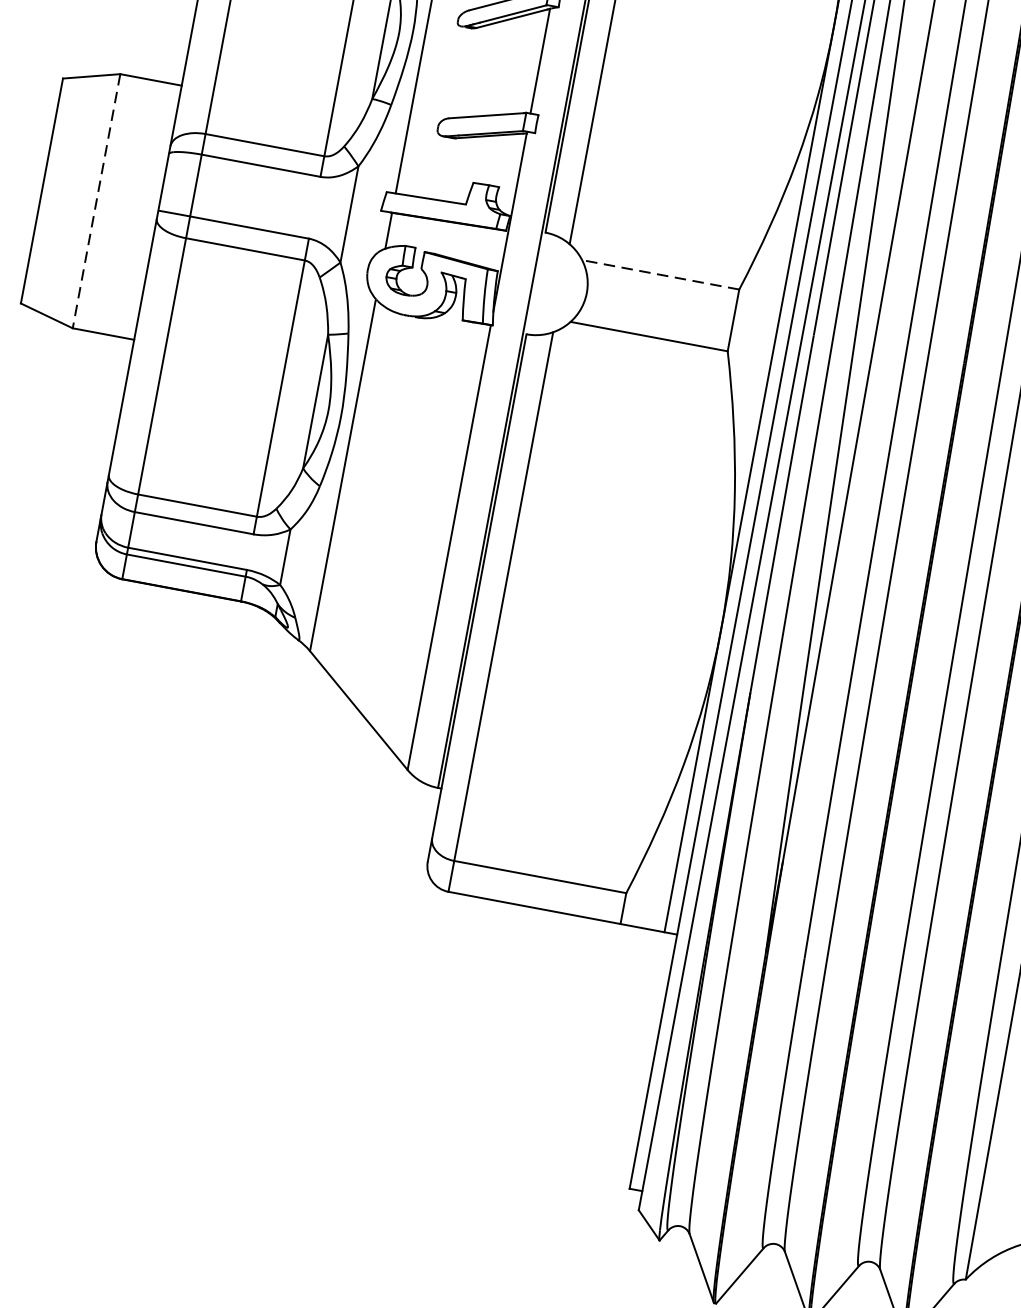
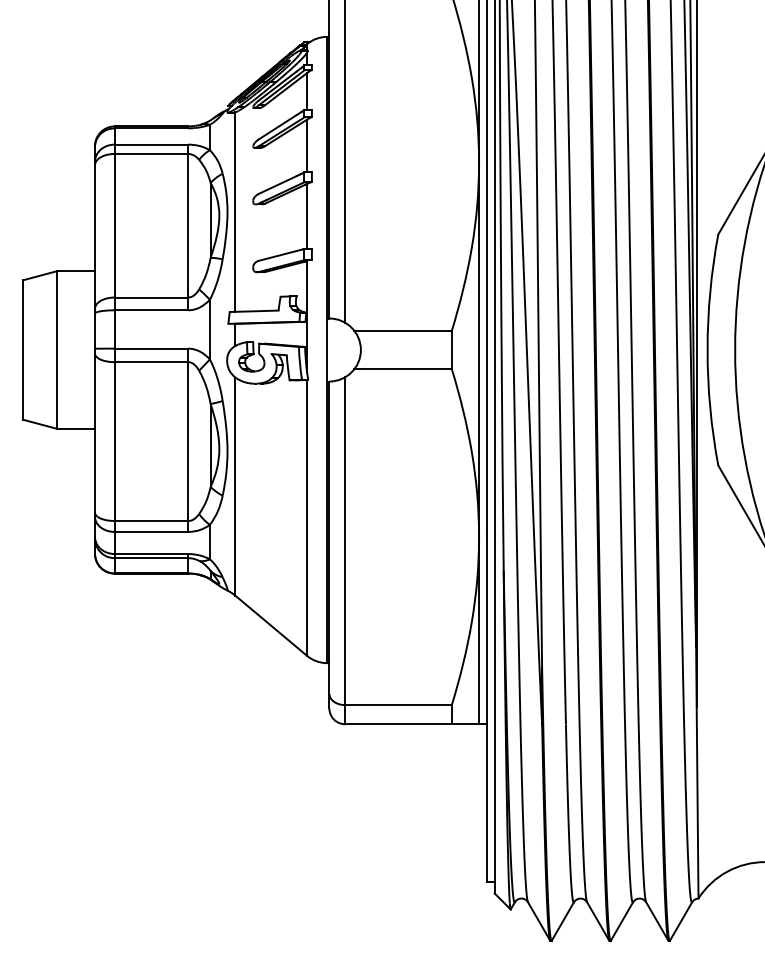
line: (95, 201) -> (56, 350), dashed -> solid
line: (661, 274) -> (403, 330), dashed -> solid

